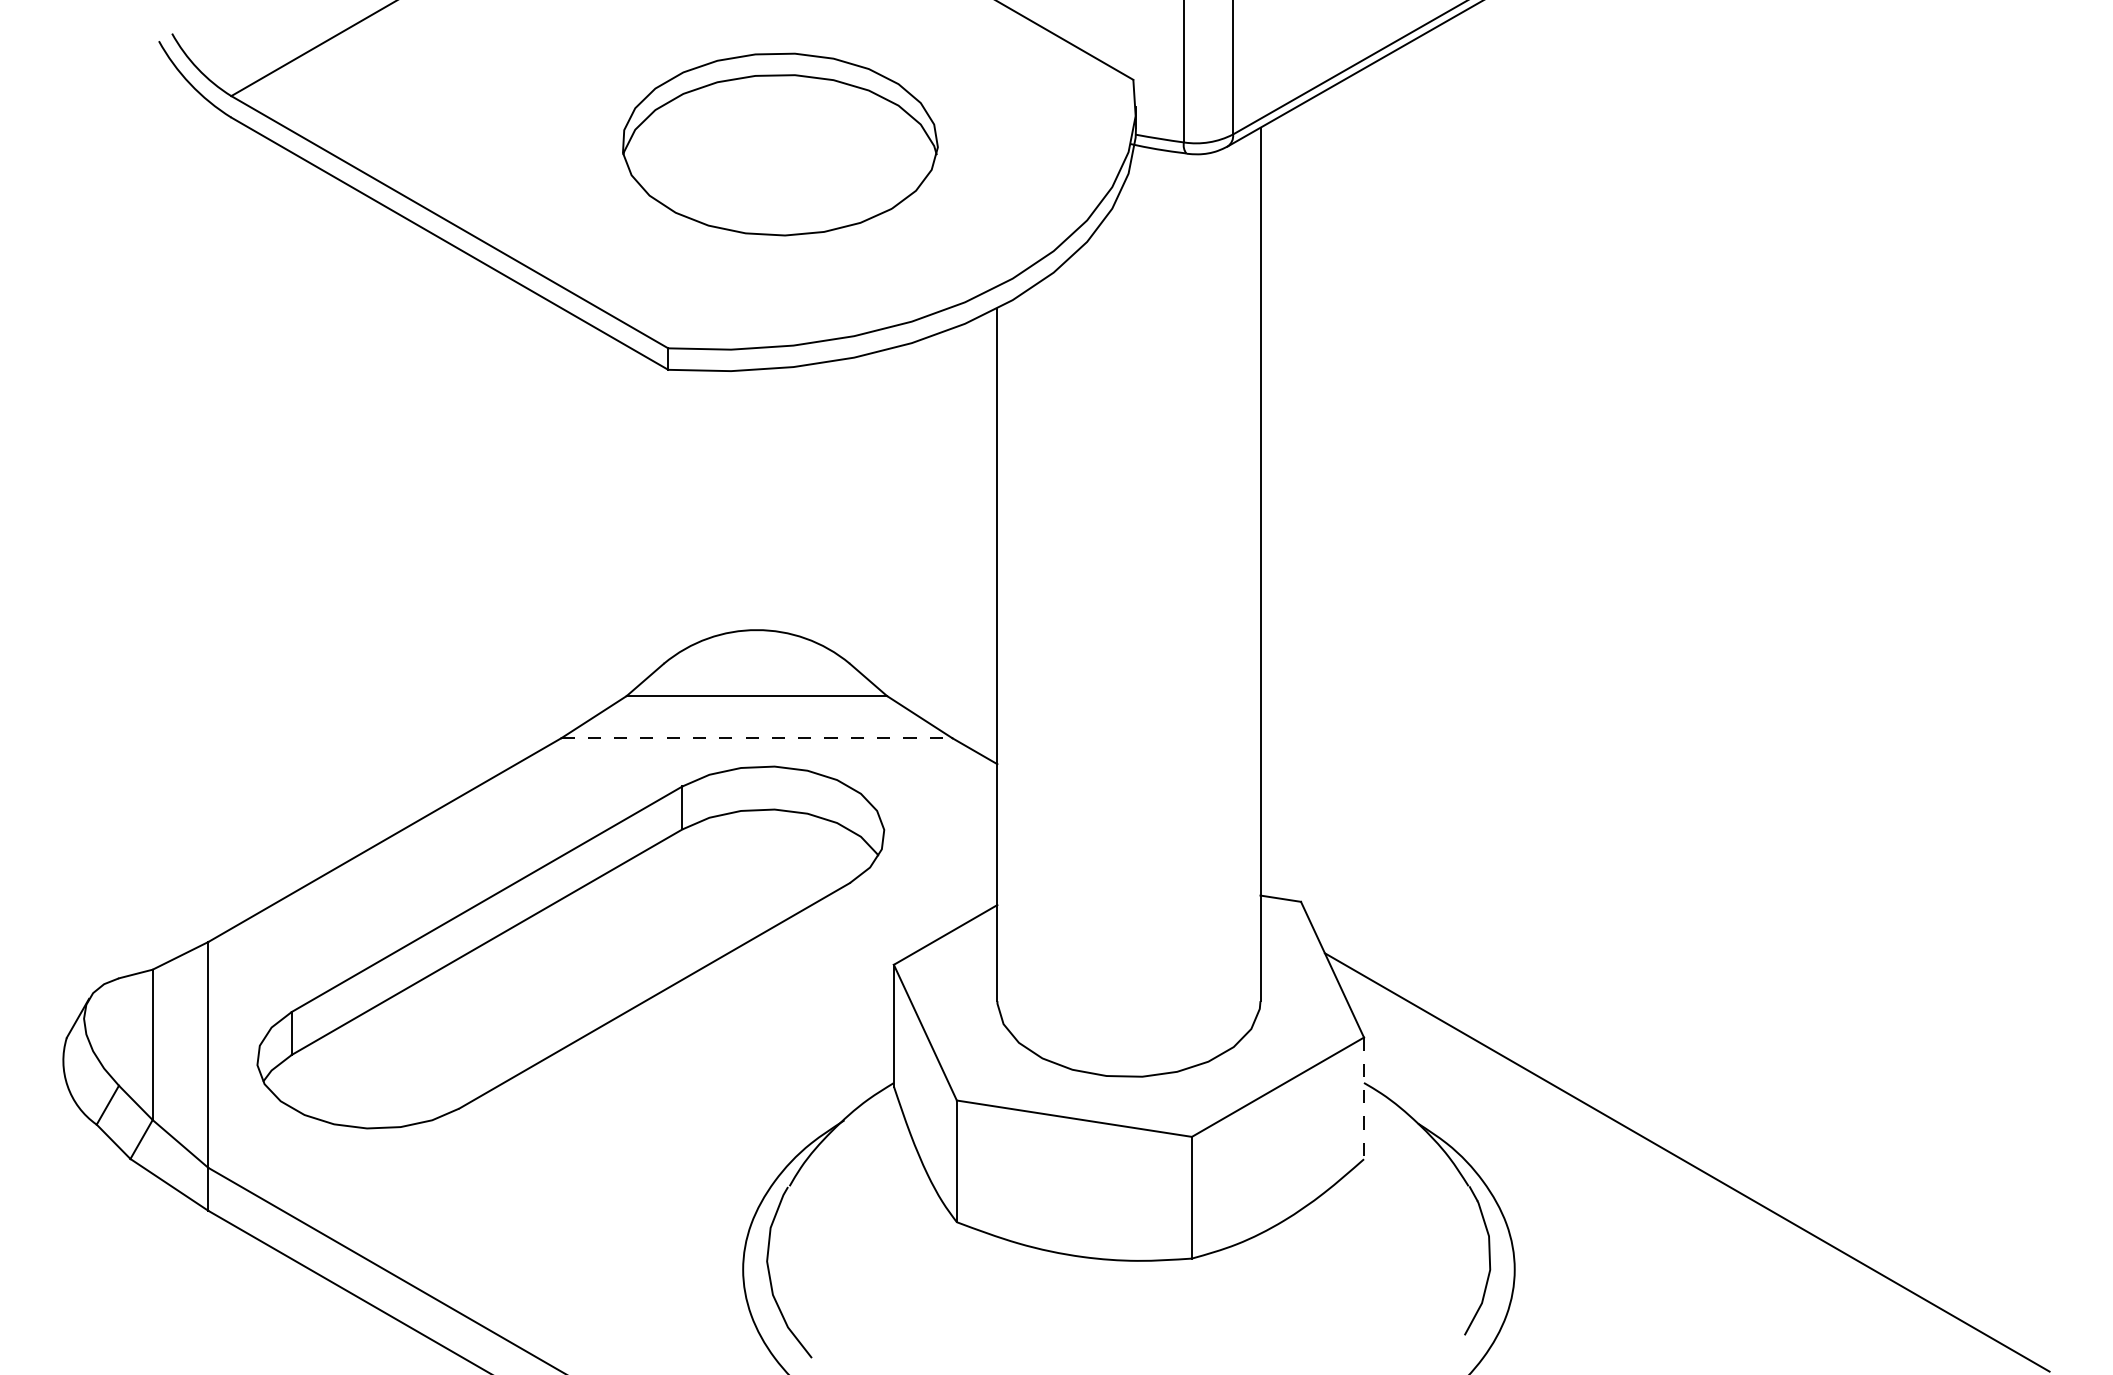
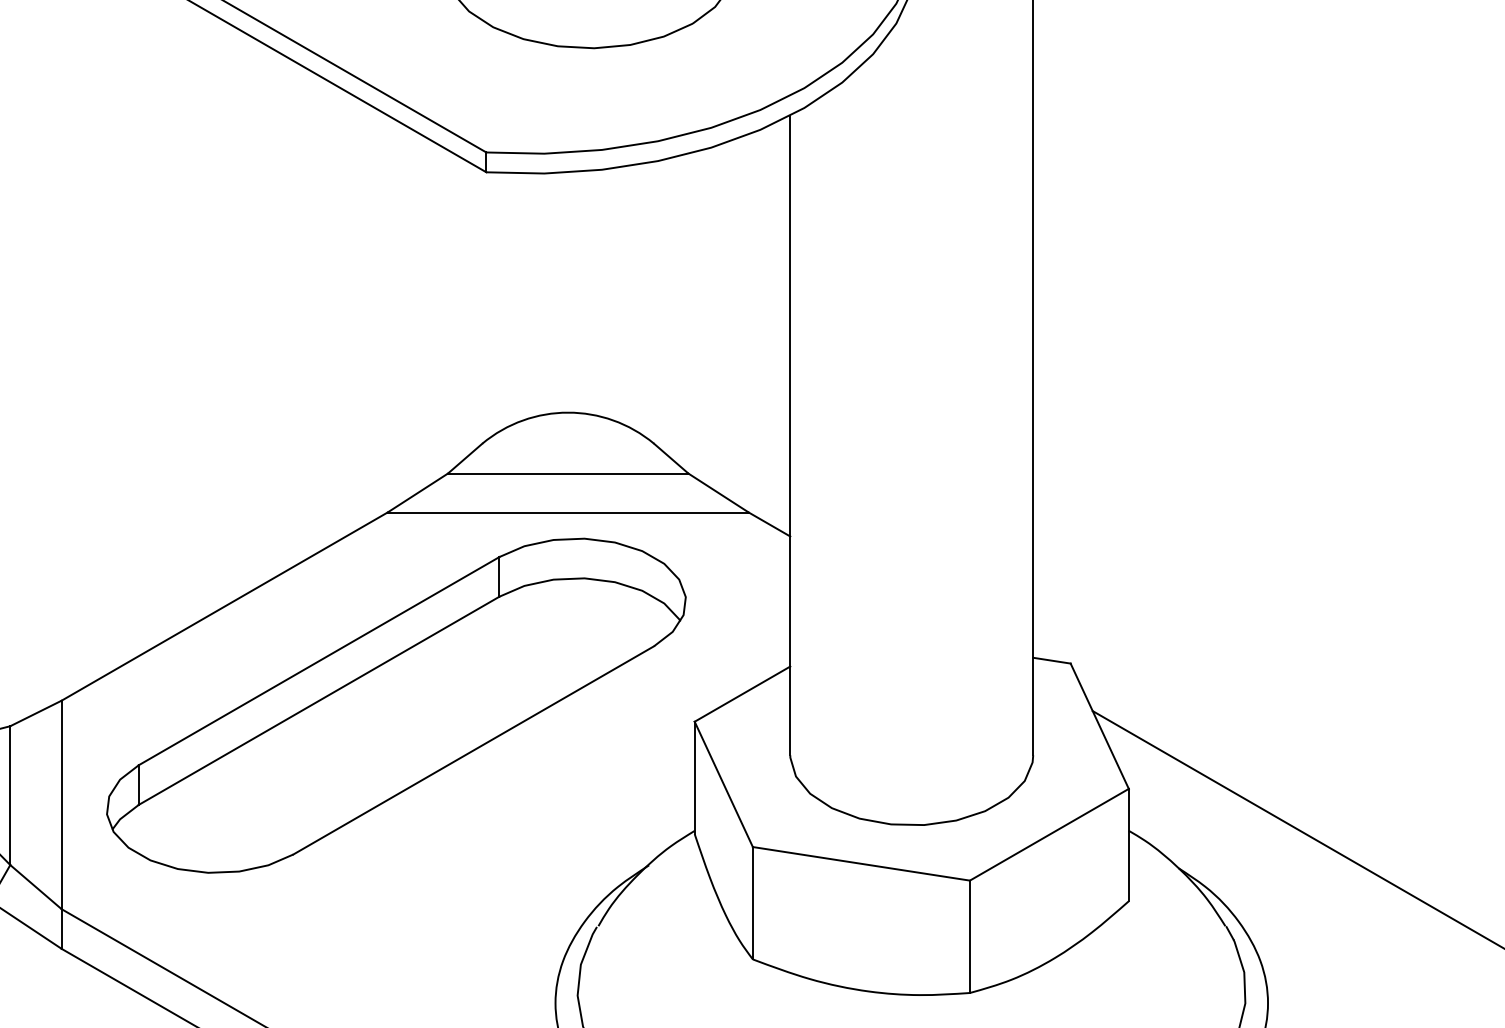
line: (756, 738) -> (567, 512), dashed -> solid
line: (1364, 1098) -> (1129, 845), dashed -> solid

